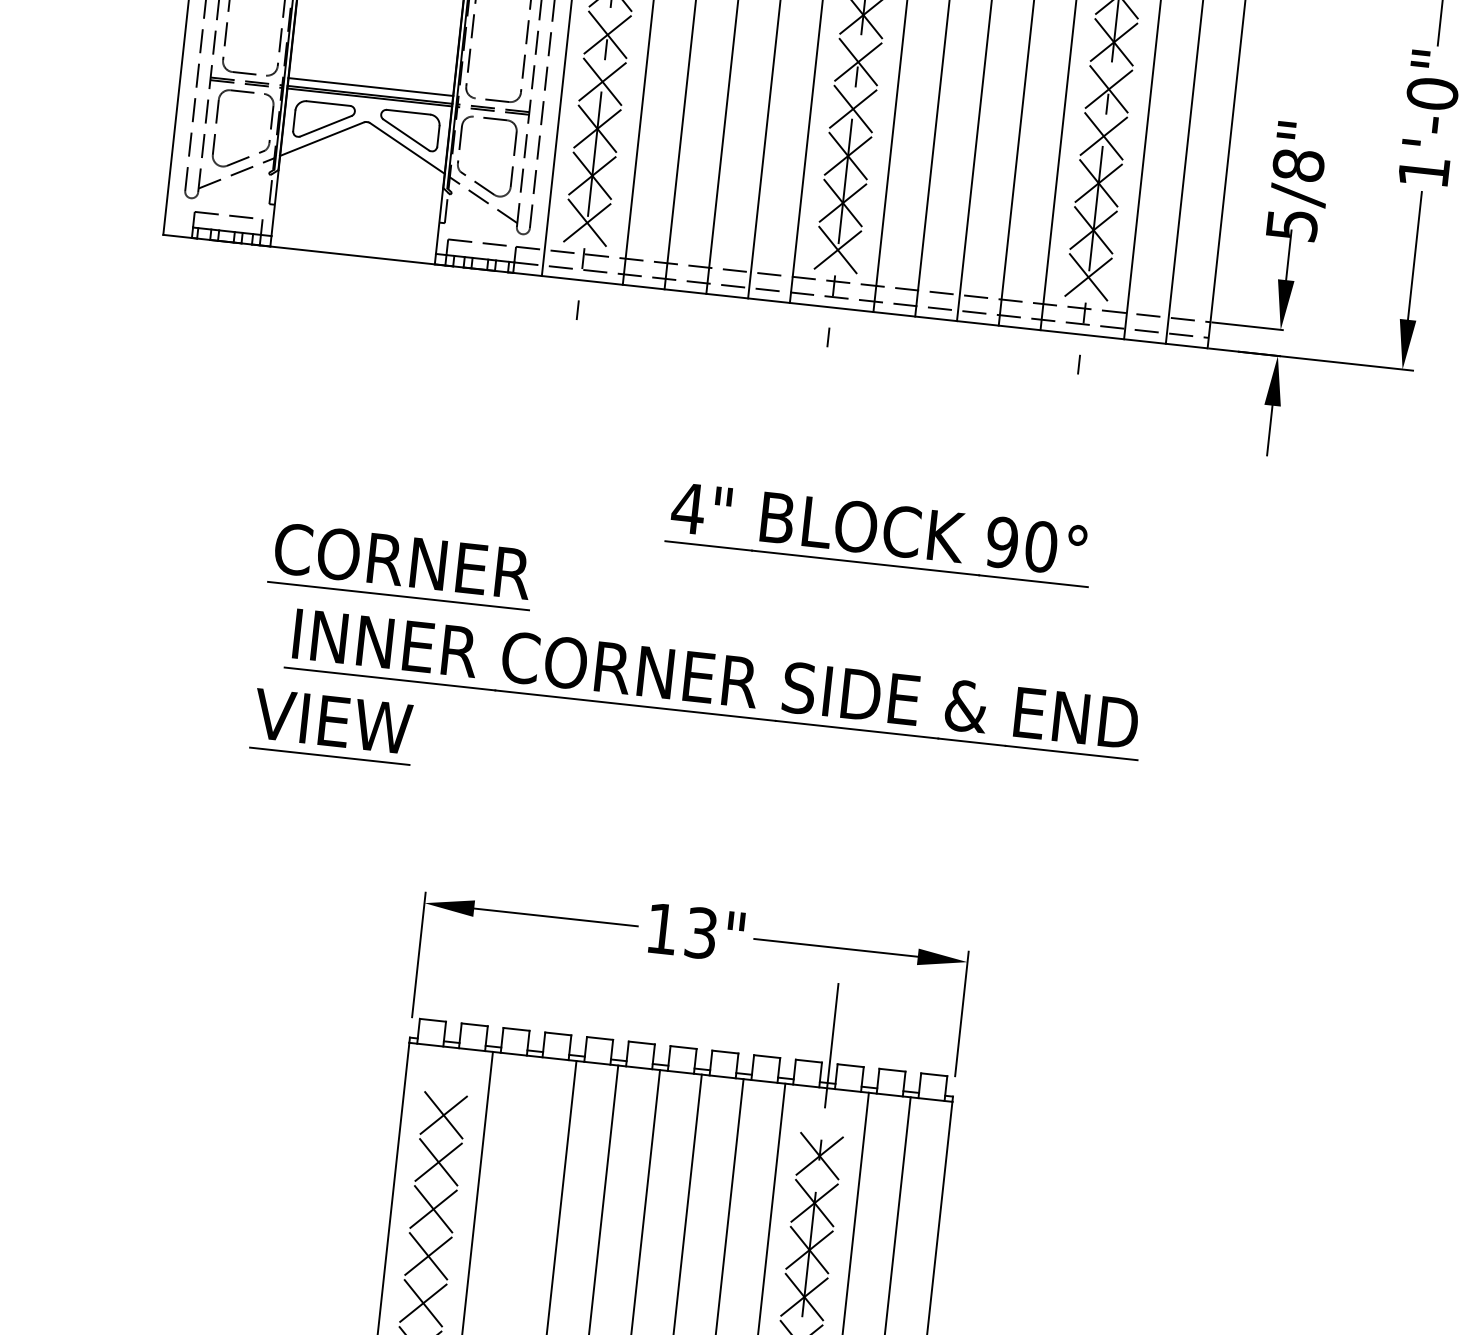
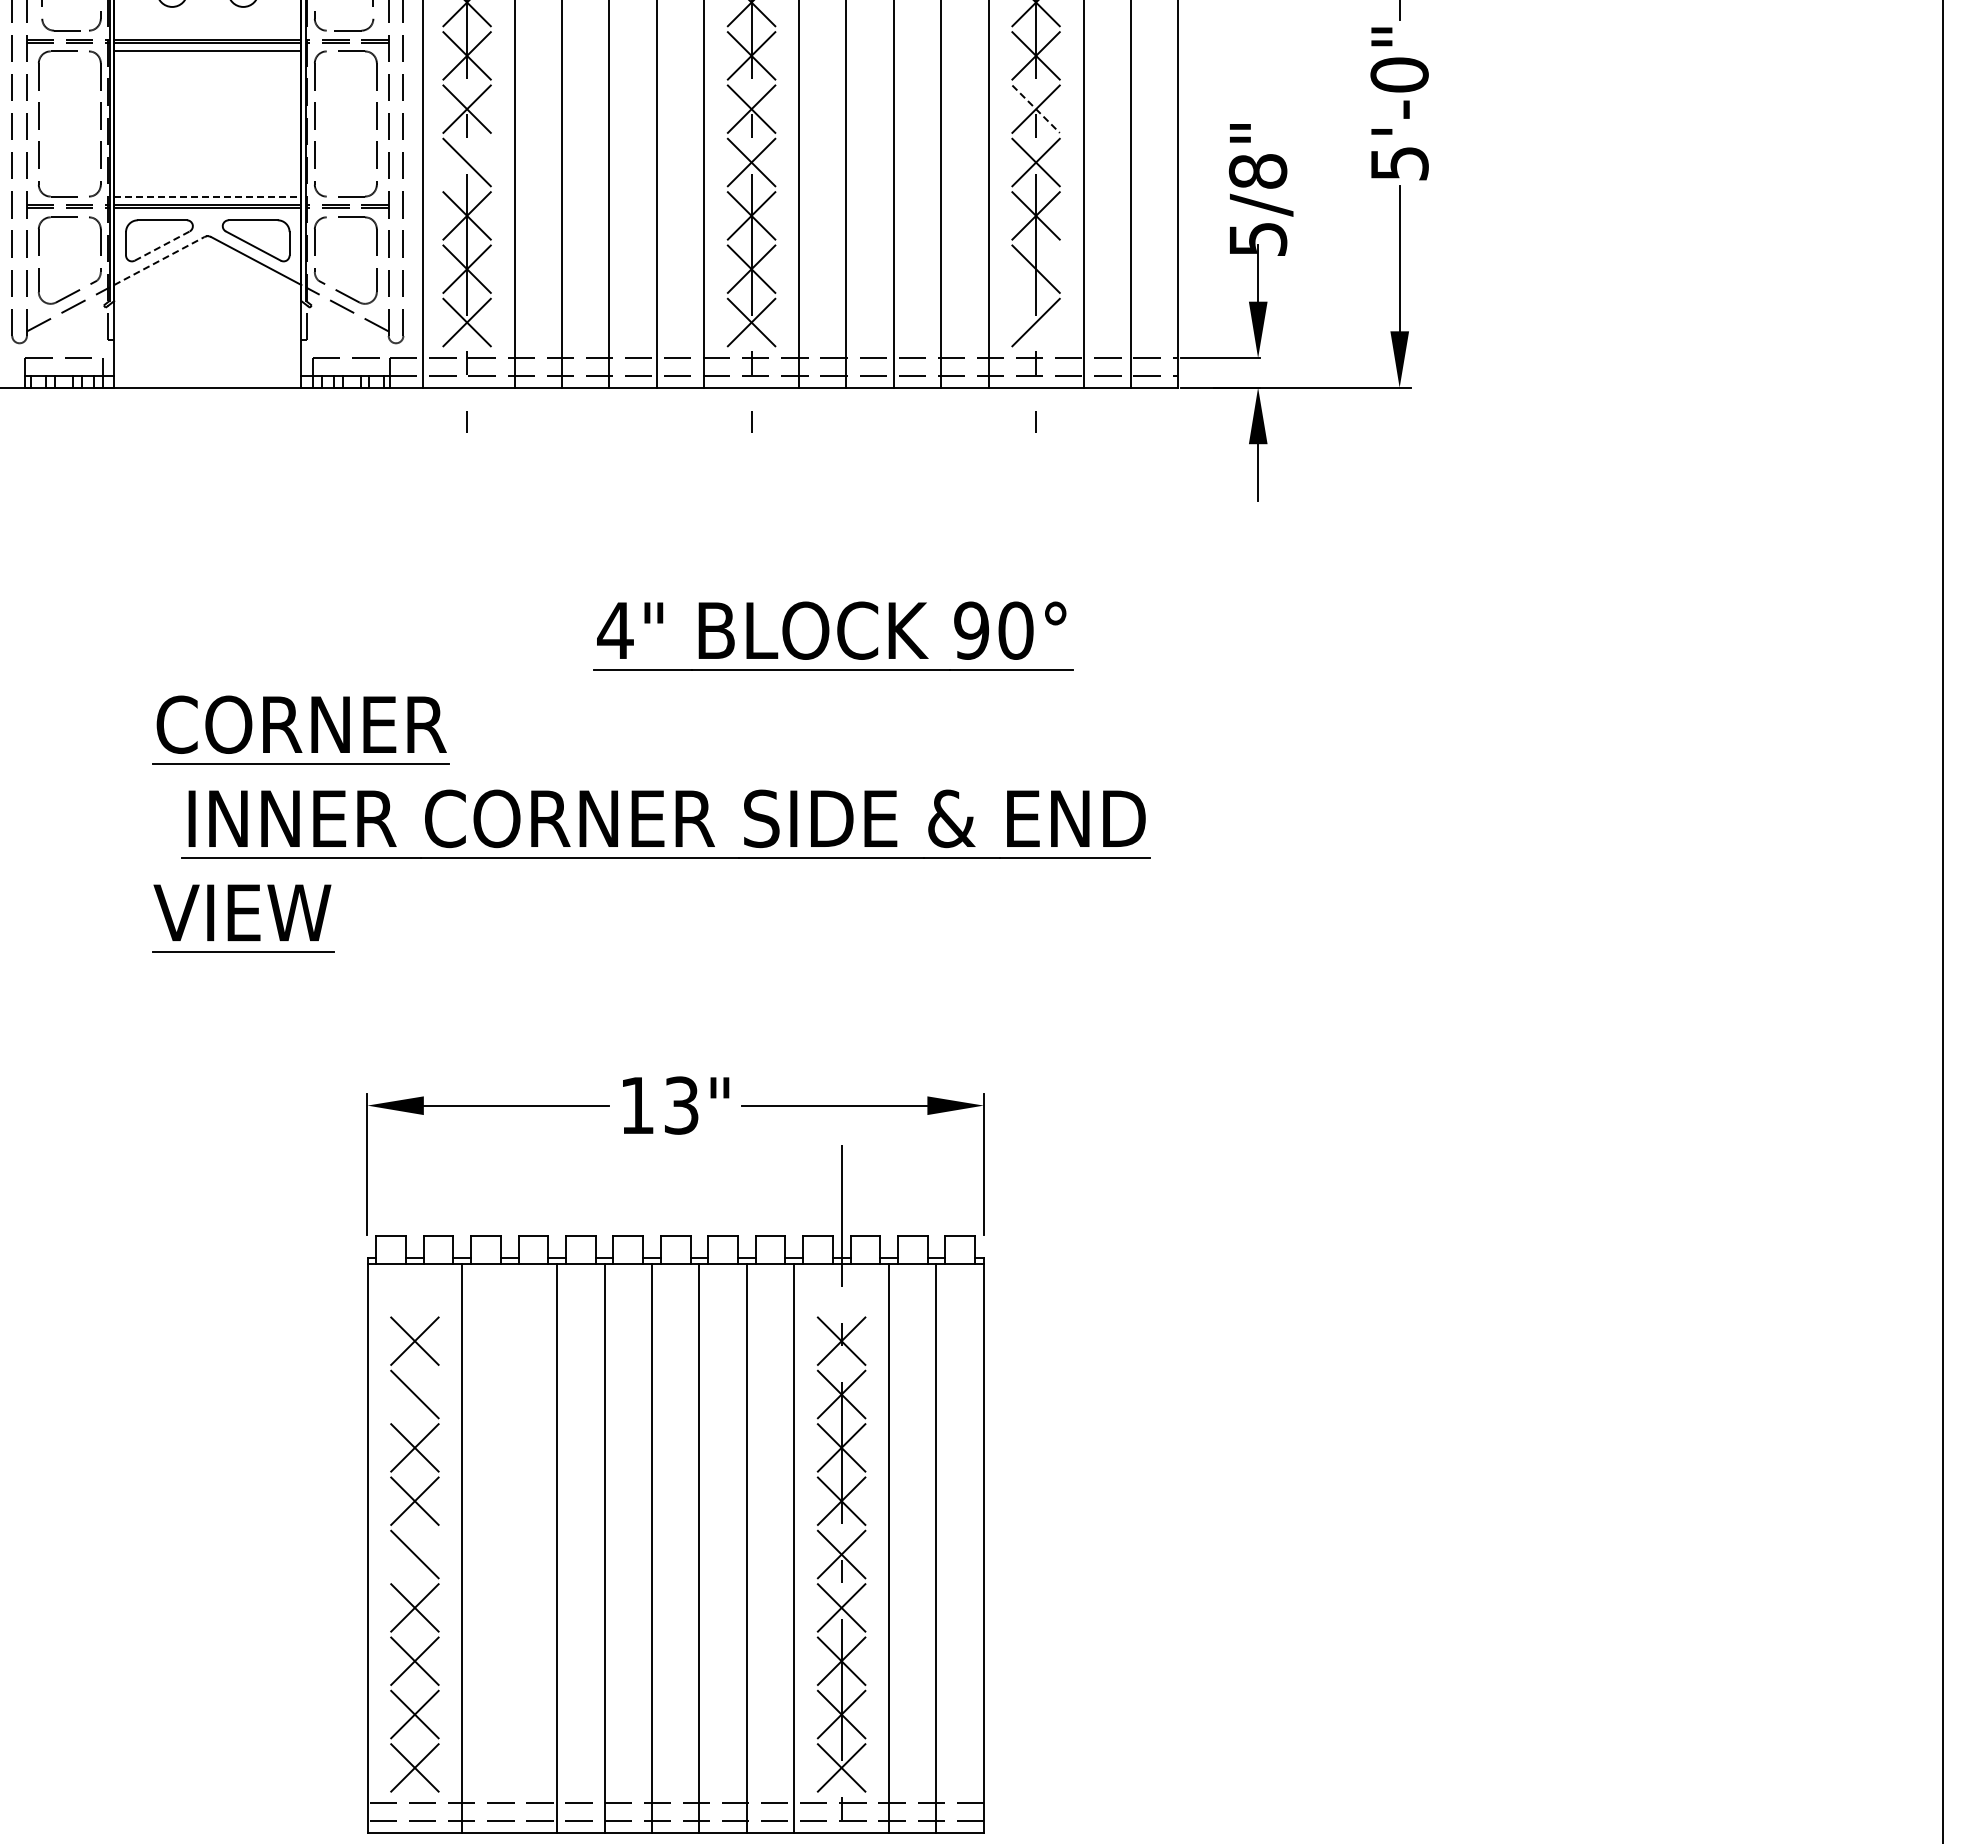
line: (602, 81) -> (466, 162), removed
line: (370, 86) -> (207, 196), solid -> dashed
line: (1109, 89) -> (1036, 109), solid -> dashed
line: (326, 125) -> (162, 245), solid -> dashed
line: (322, 138) -> (159, 260), solid -> dashed
text: (1423, 171) -> (1399, 163), 1'-0" -> 5'-0"
line: (1093, 229) -> (1035, 268), removed
line: (1088, 277) -> (1035, 322), removed
line: (438, 1162) -> (414, 1394), removed
line: (423, 1303) -> (414, 1554), removed

